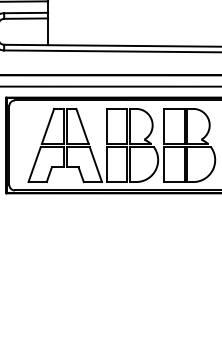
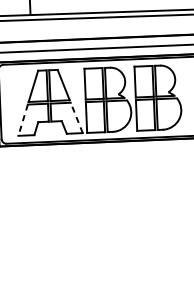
line: (34, 164) -> (22, 120), solid -> dashed
line: (95, 164) -> (76, 117), solid -> dashed

